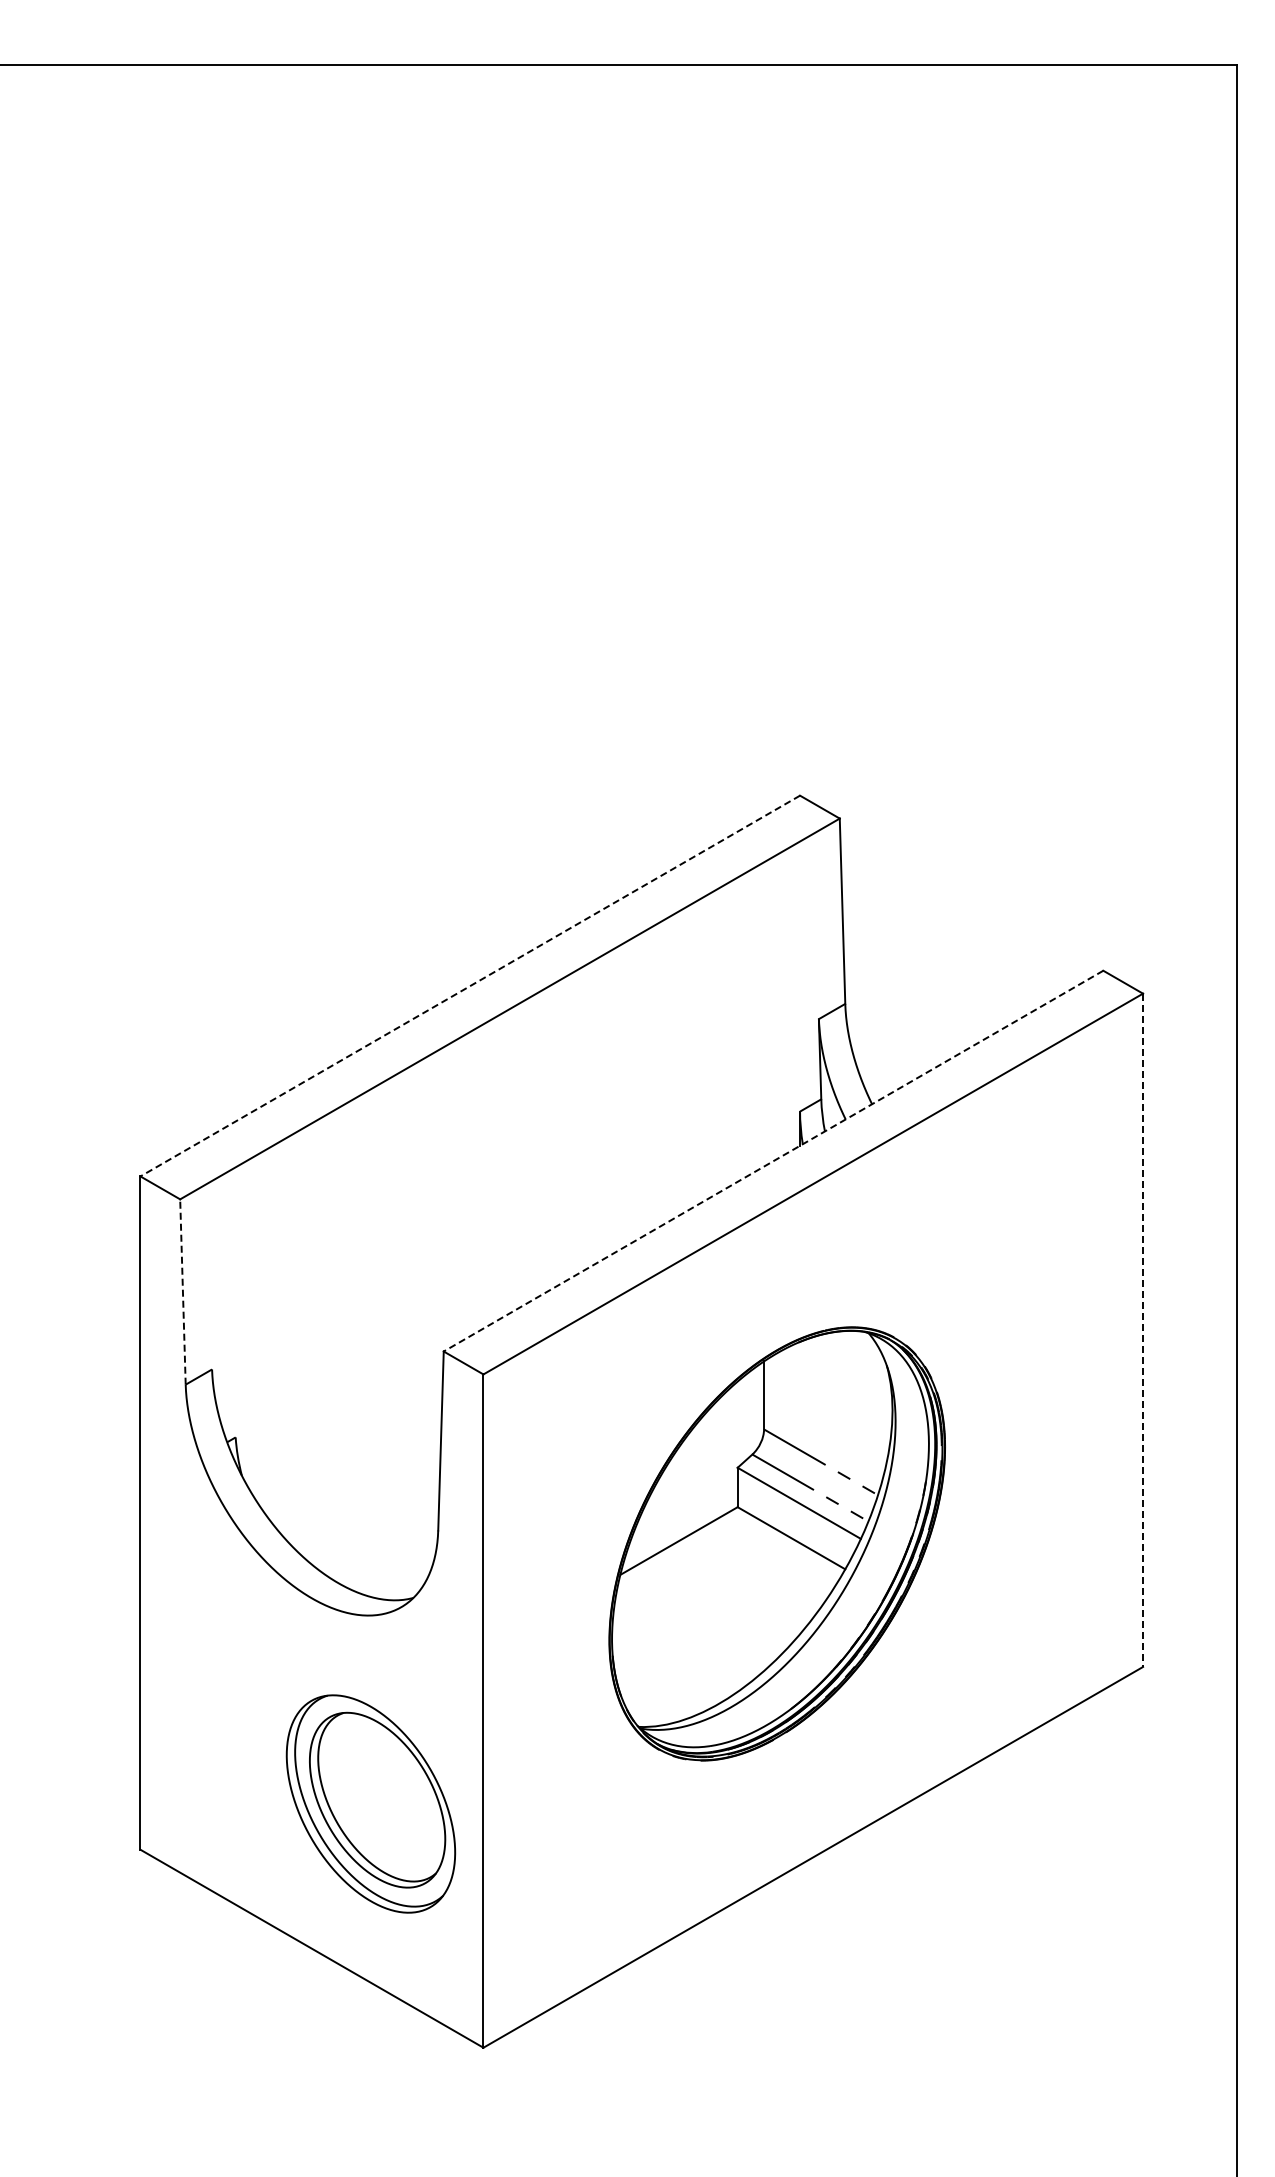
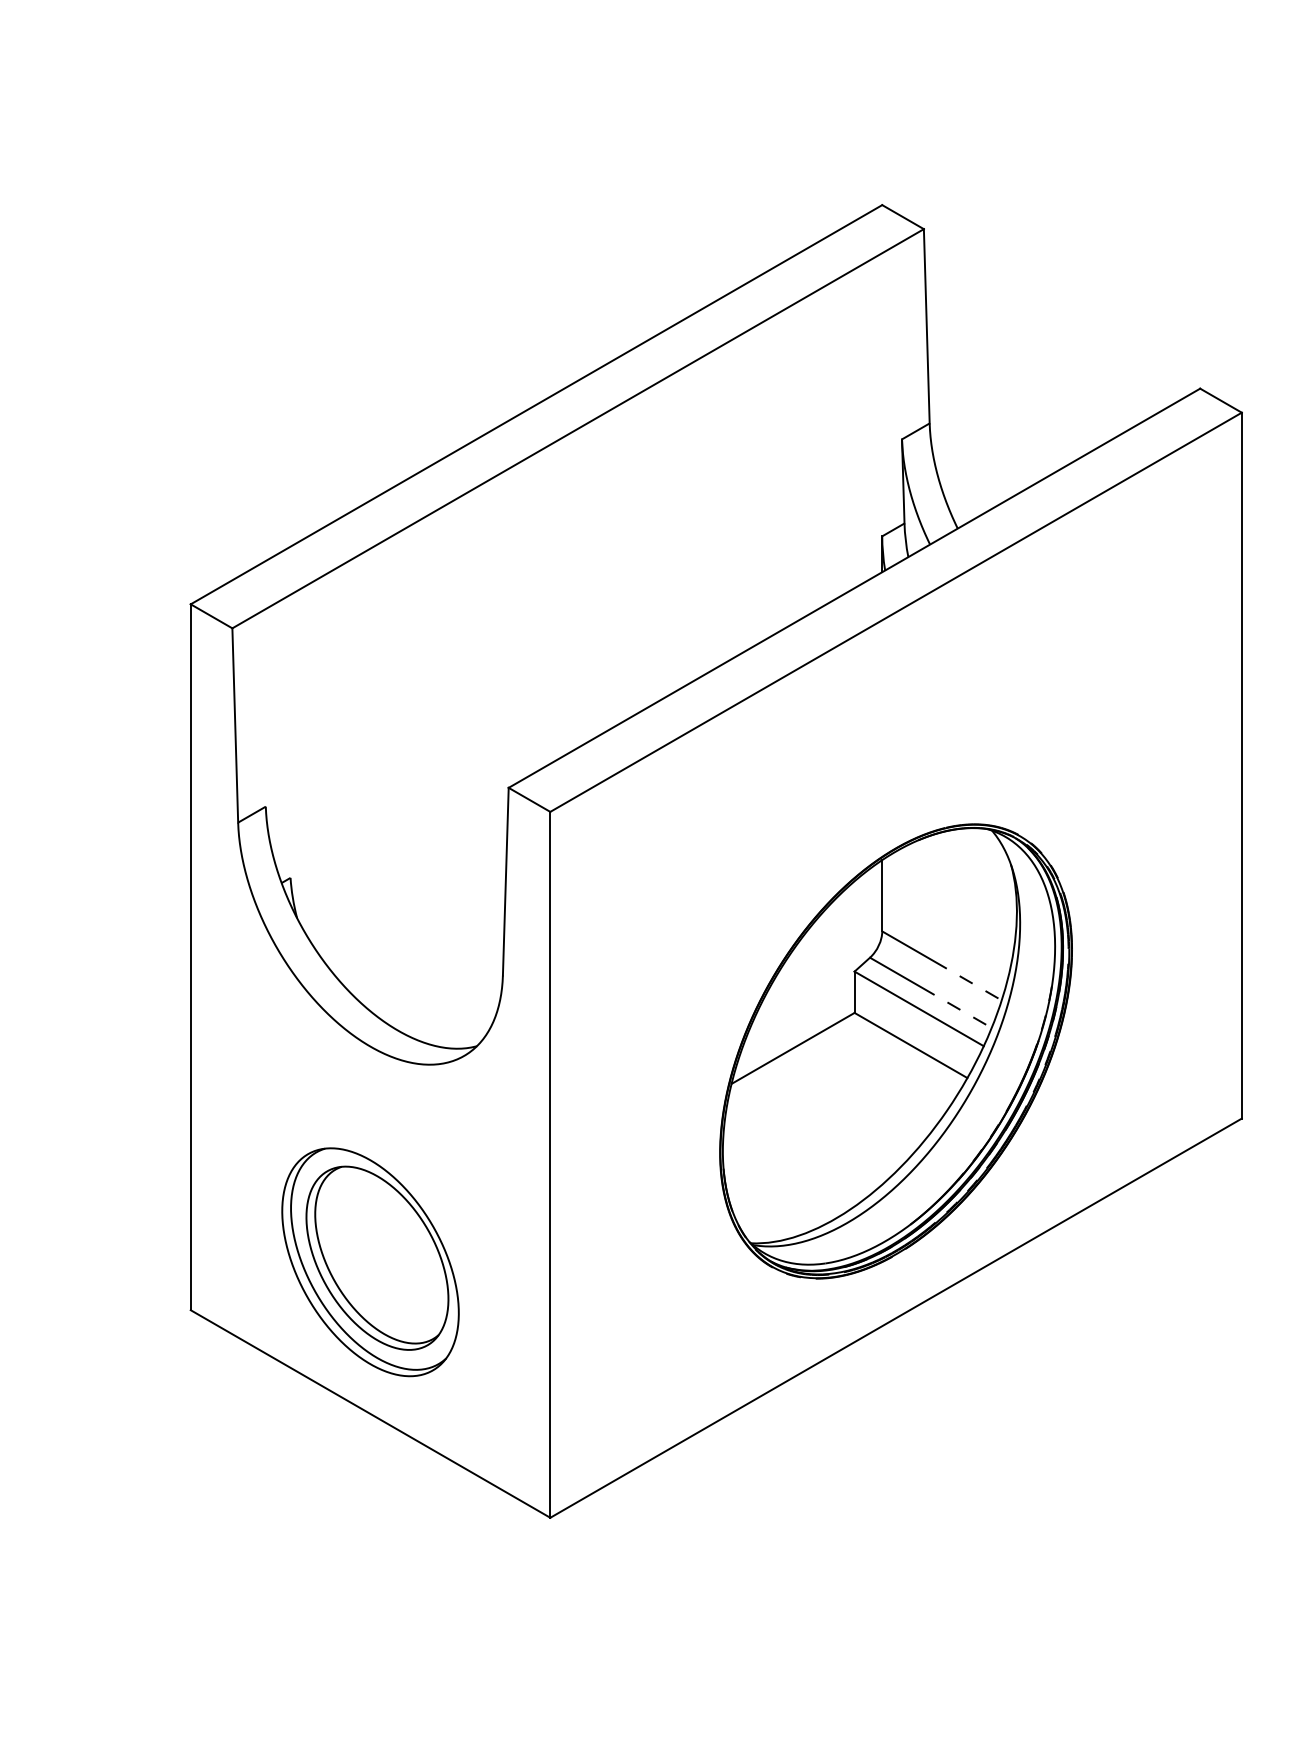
line: (470, 986) -> (536, 405), dashed -> solid
line: (773, 1161) -> (854, 588), dashed -> solid
line: (182, 1292) -> (234, 725), dashed -> solid
line: (1143, 1330) -> (1242, 765), dashed -> solid
part: (776, 1543) -> (895, 1051), moved
part: (370, 1803) -> (370, 1261), moved

